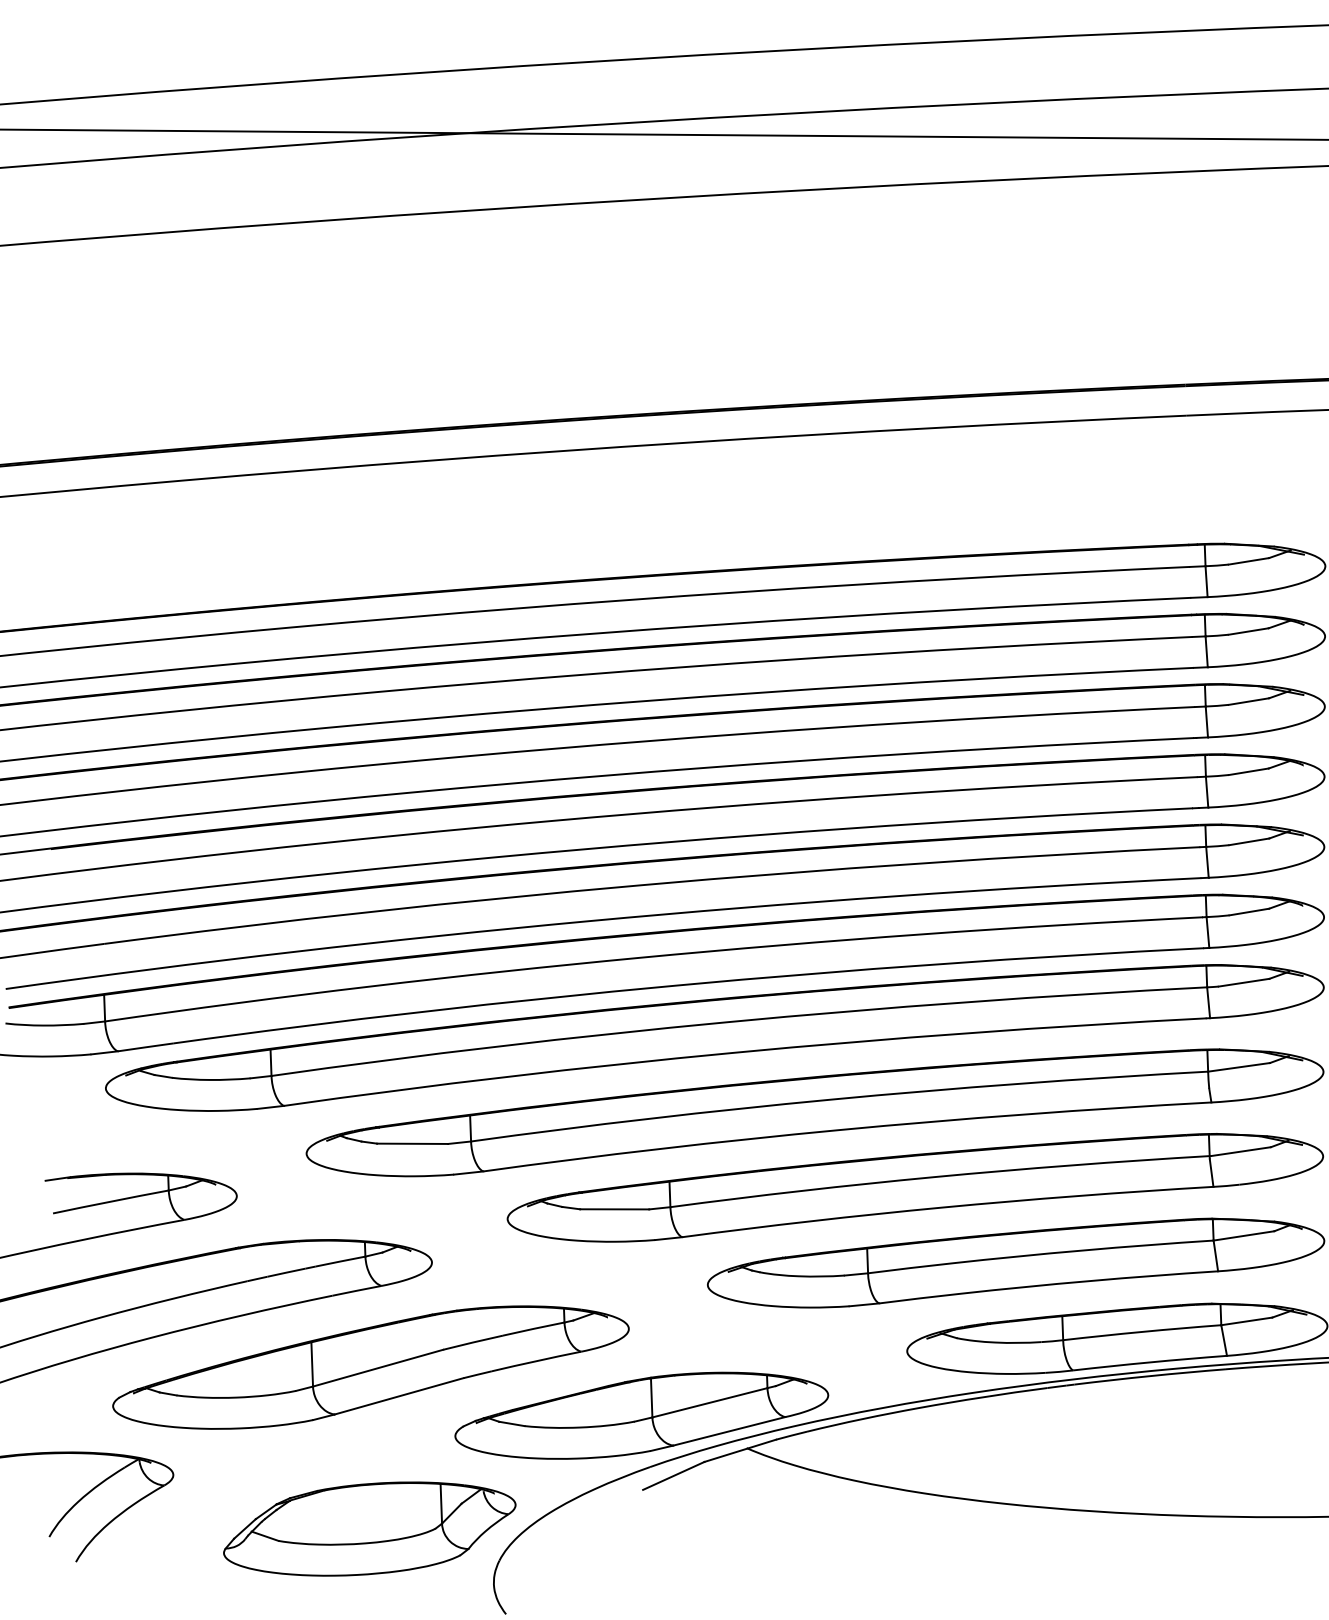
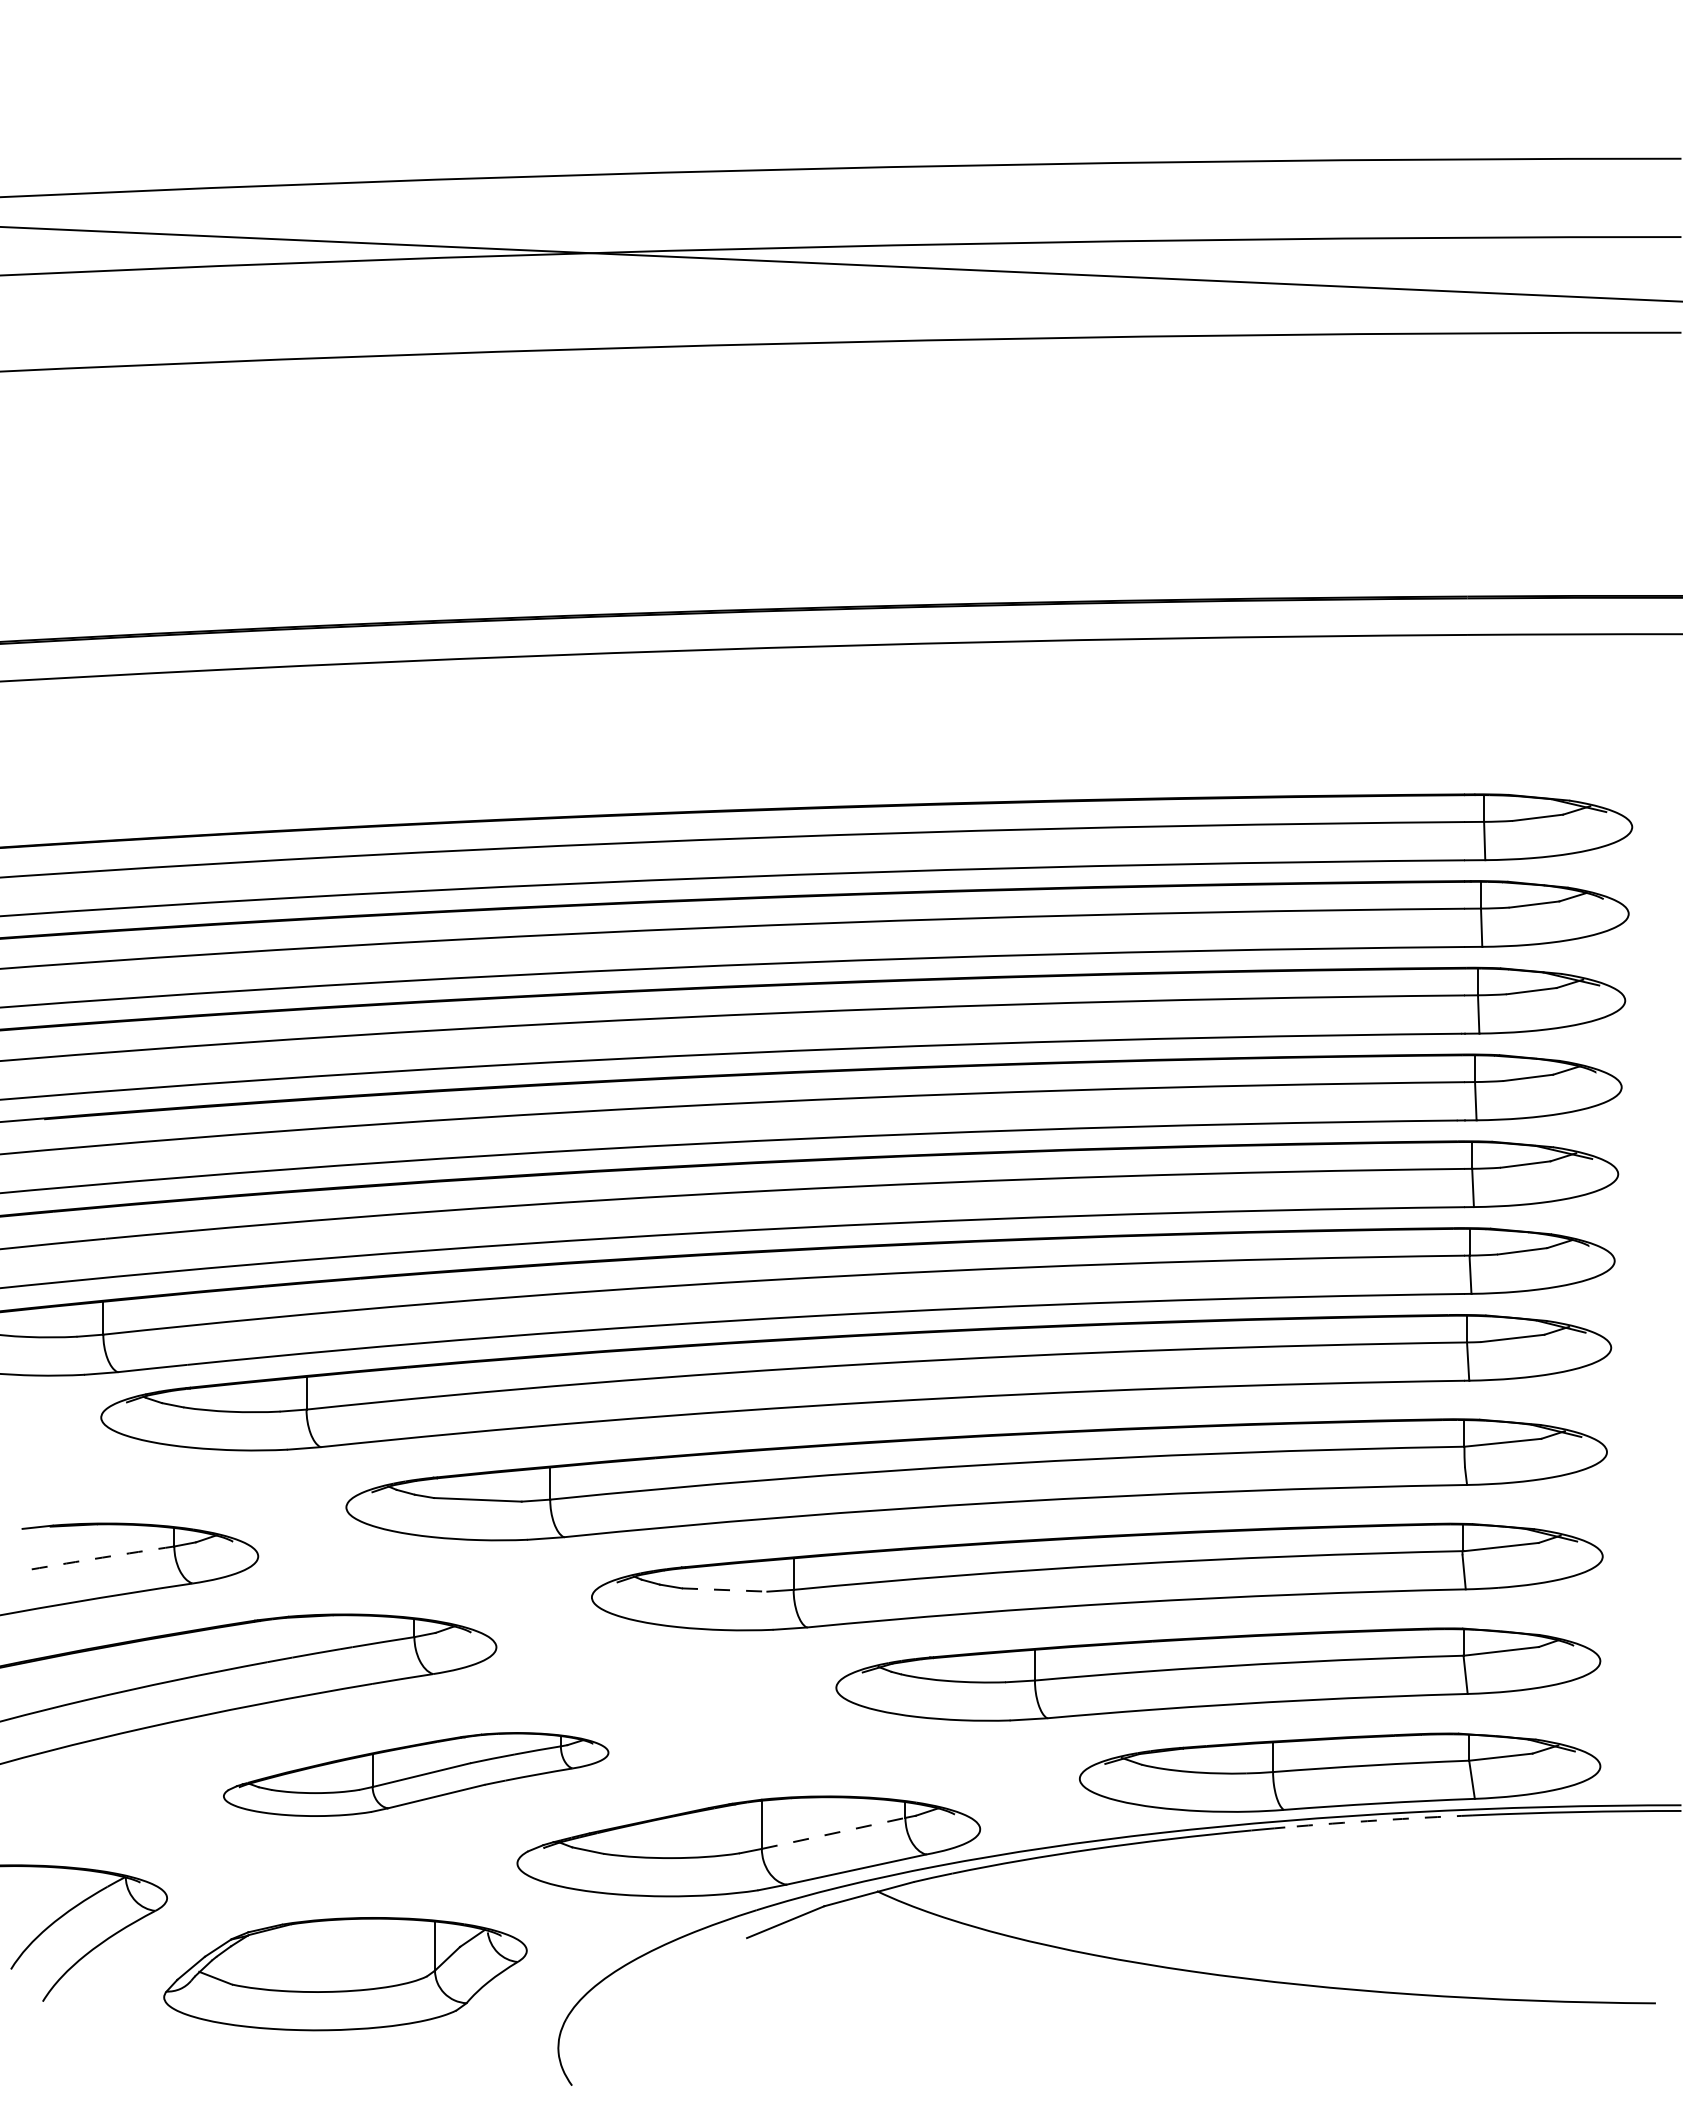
arc: (111, 1201) -> (102, 1557), solid -> dashed
line: (614, 1209) -> (724, 1590), solid -> dashed
part: (370, 1367) -> (415, 1774), size x0.6
arc: (1150, 1376) -> (1379, 1820), solid -> dashed
line: (710, 1402) -> (834, 1833), solid -> dashed
part: (369, 1529) -> (345, 1974), moved

